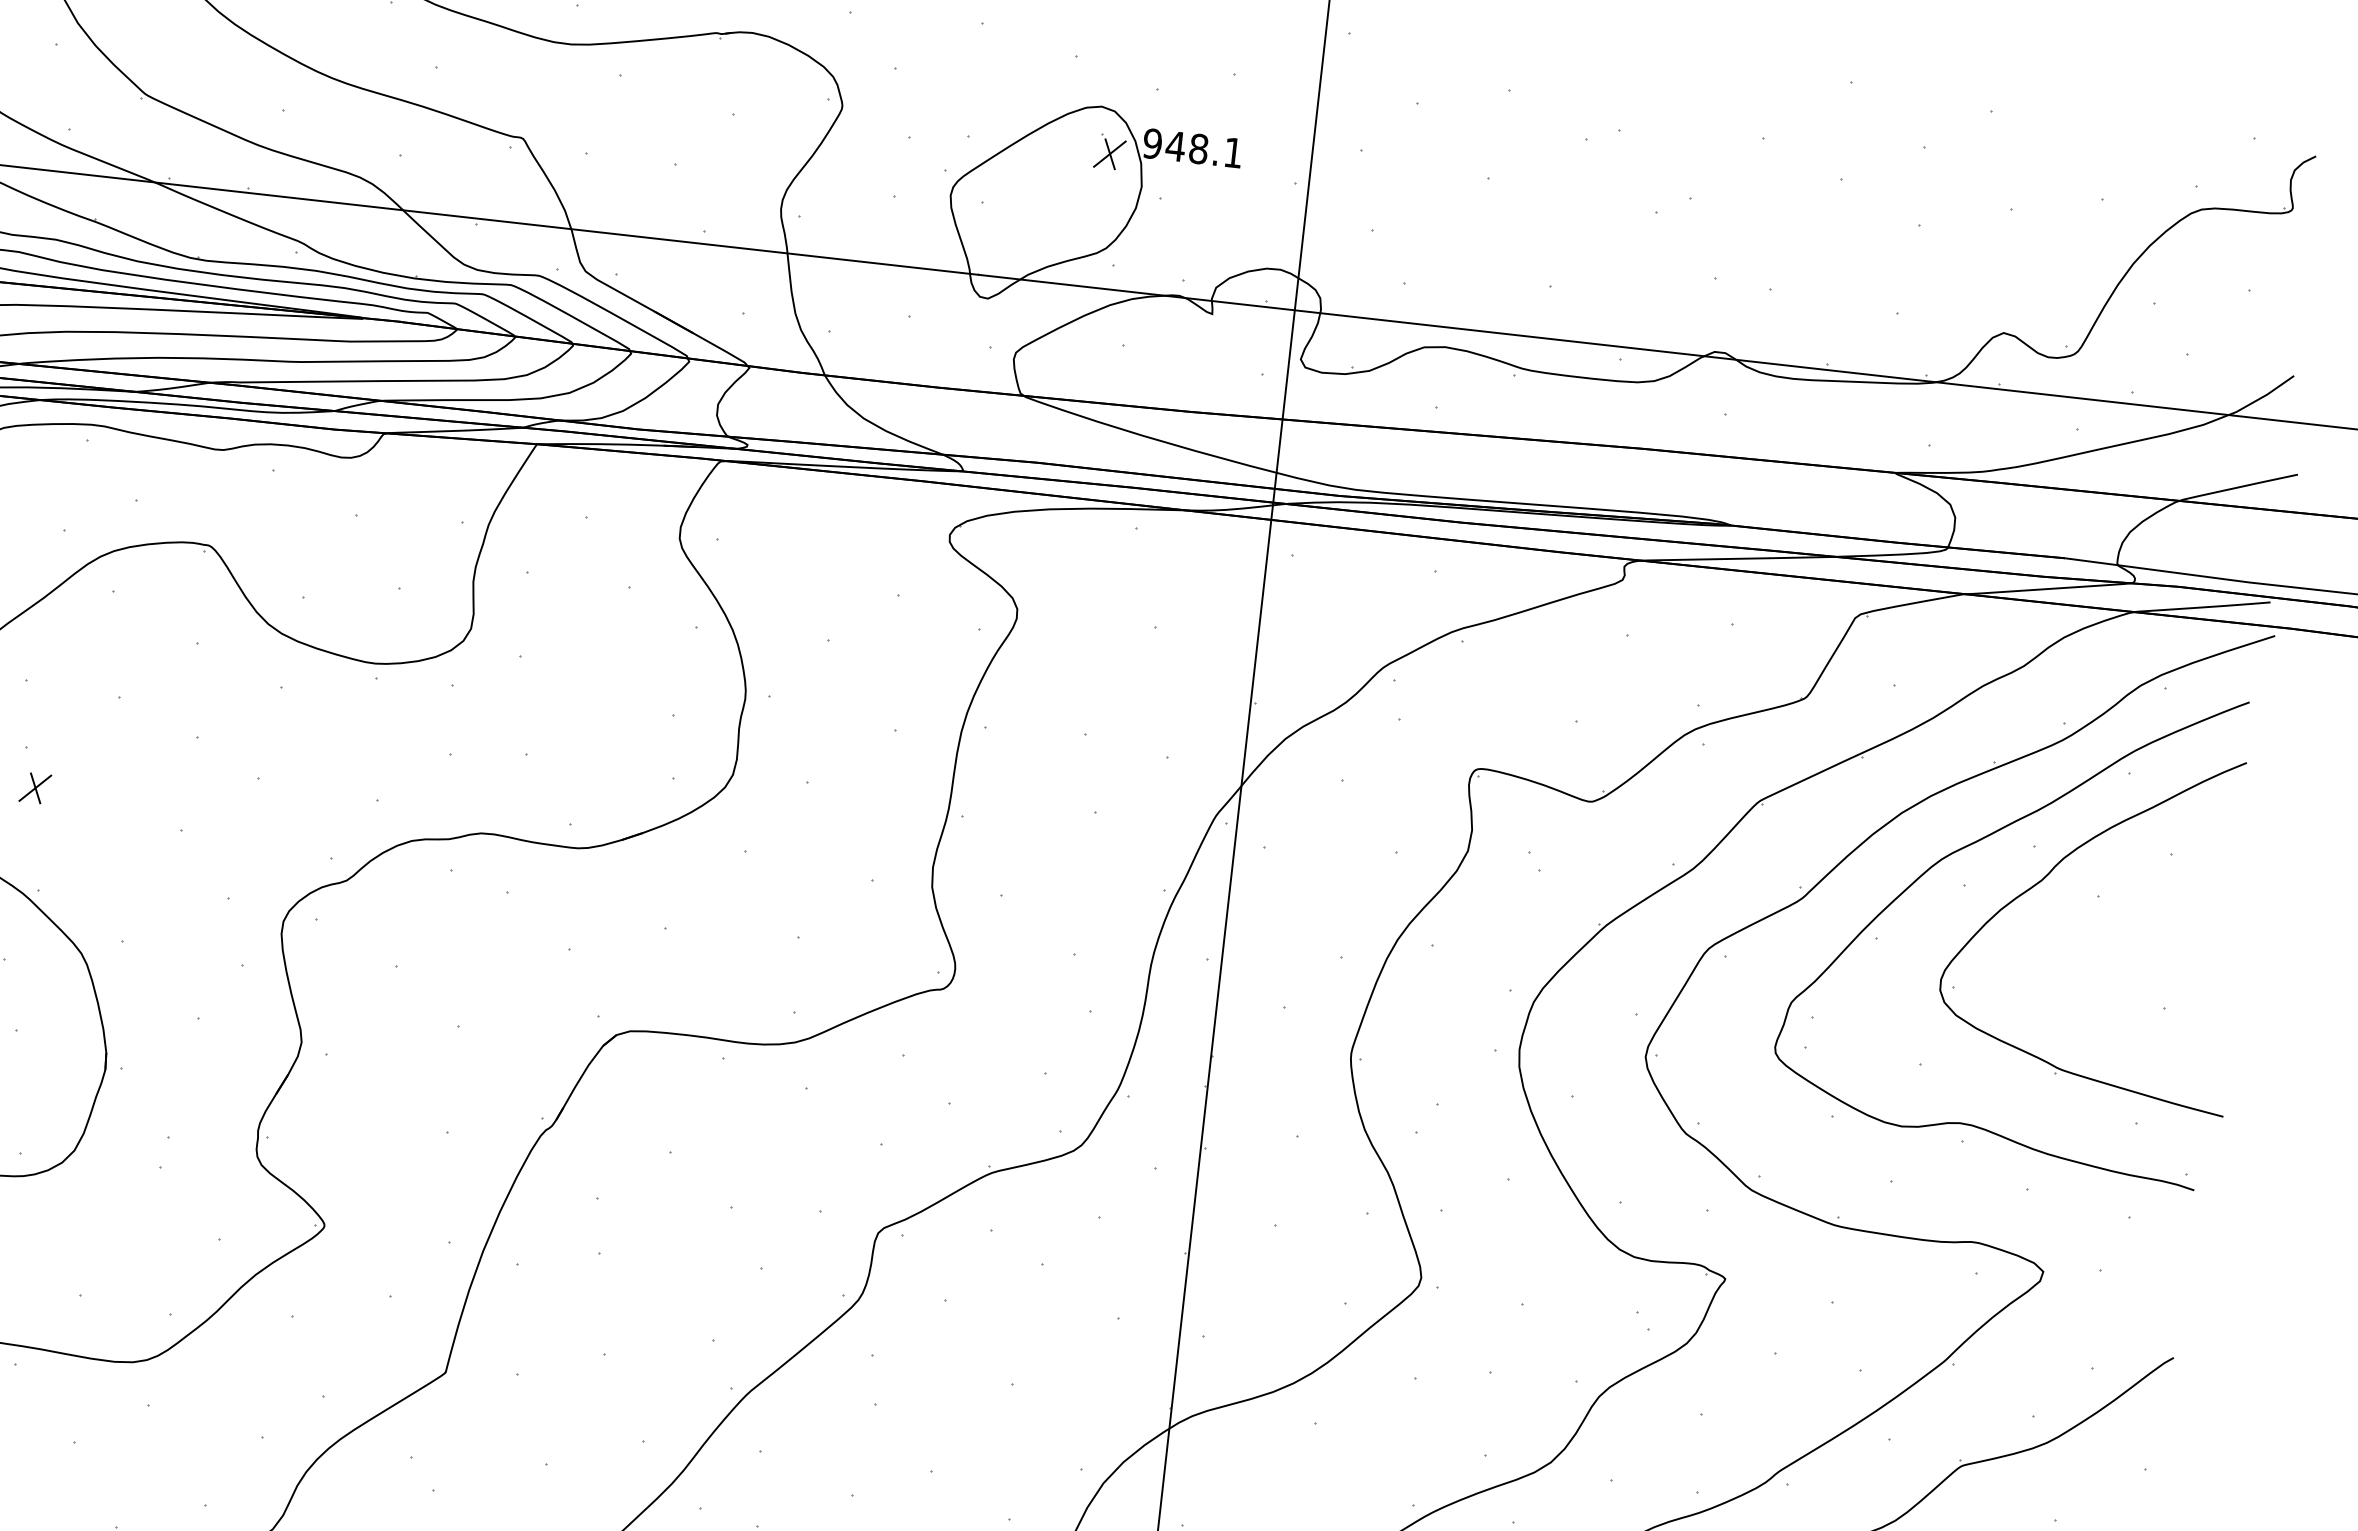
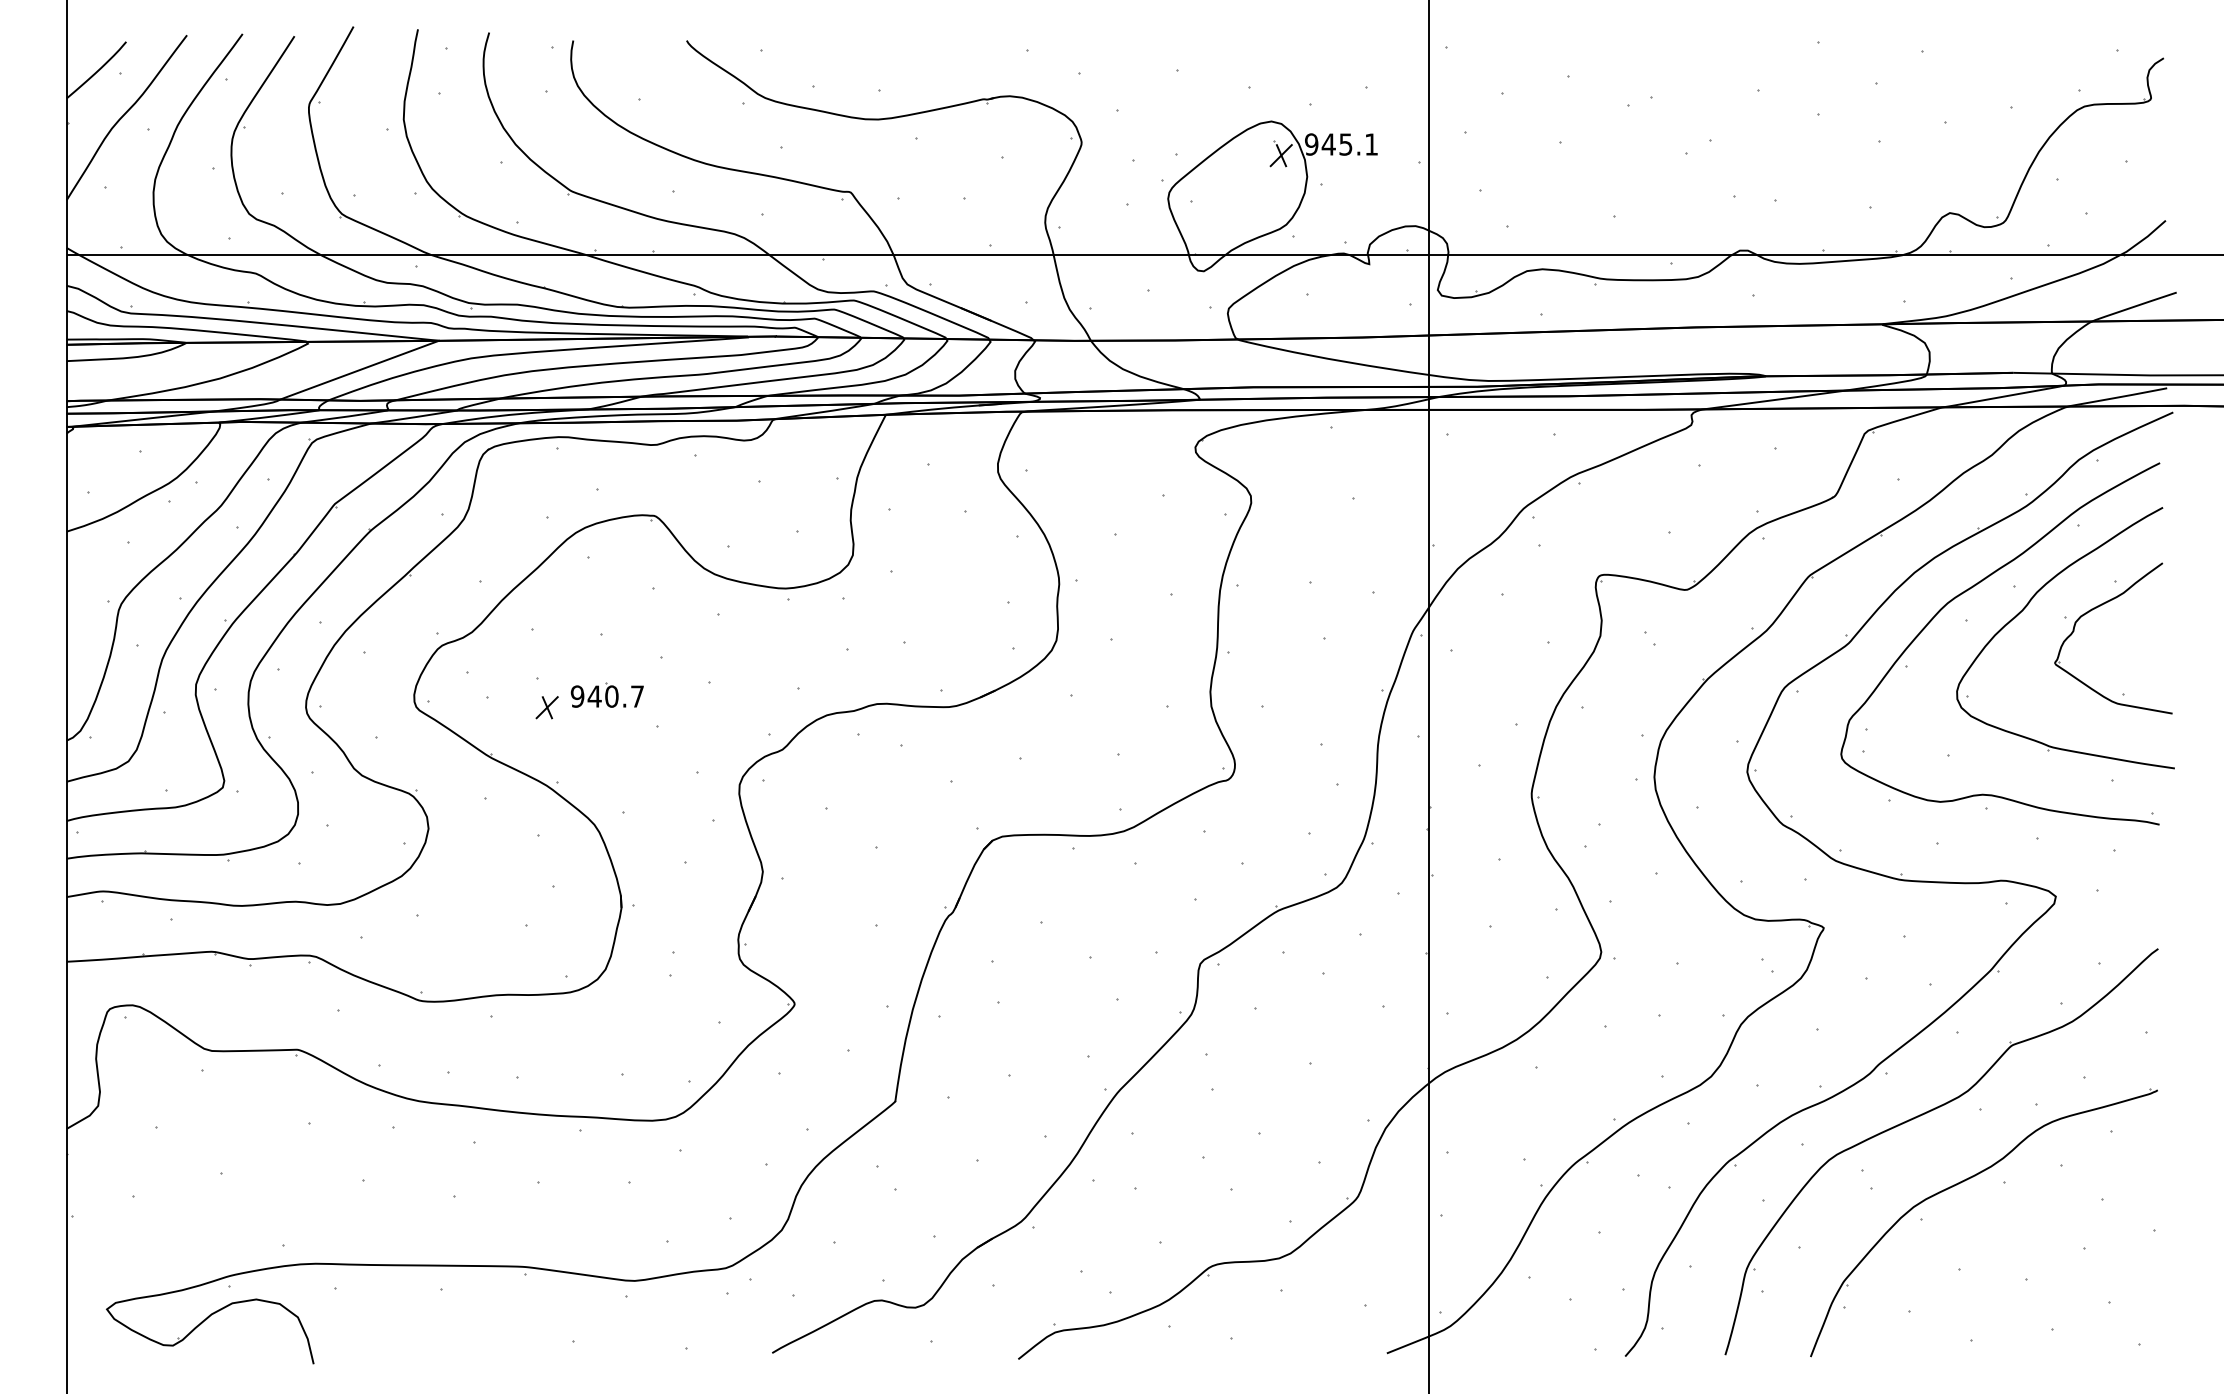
text: (1198, 148) -> (1345, 144), 948.1 -> 945.1
part: (117, 779) -> (606, 694), added
part: (2144, 887) -> (2098, 607), added

